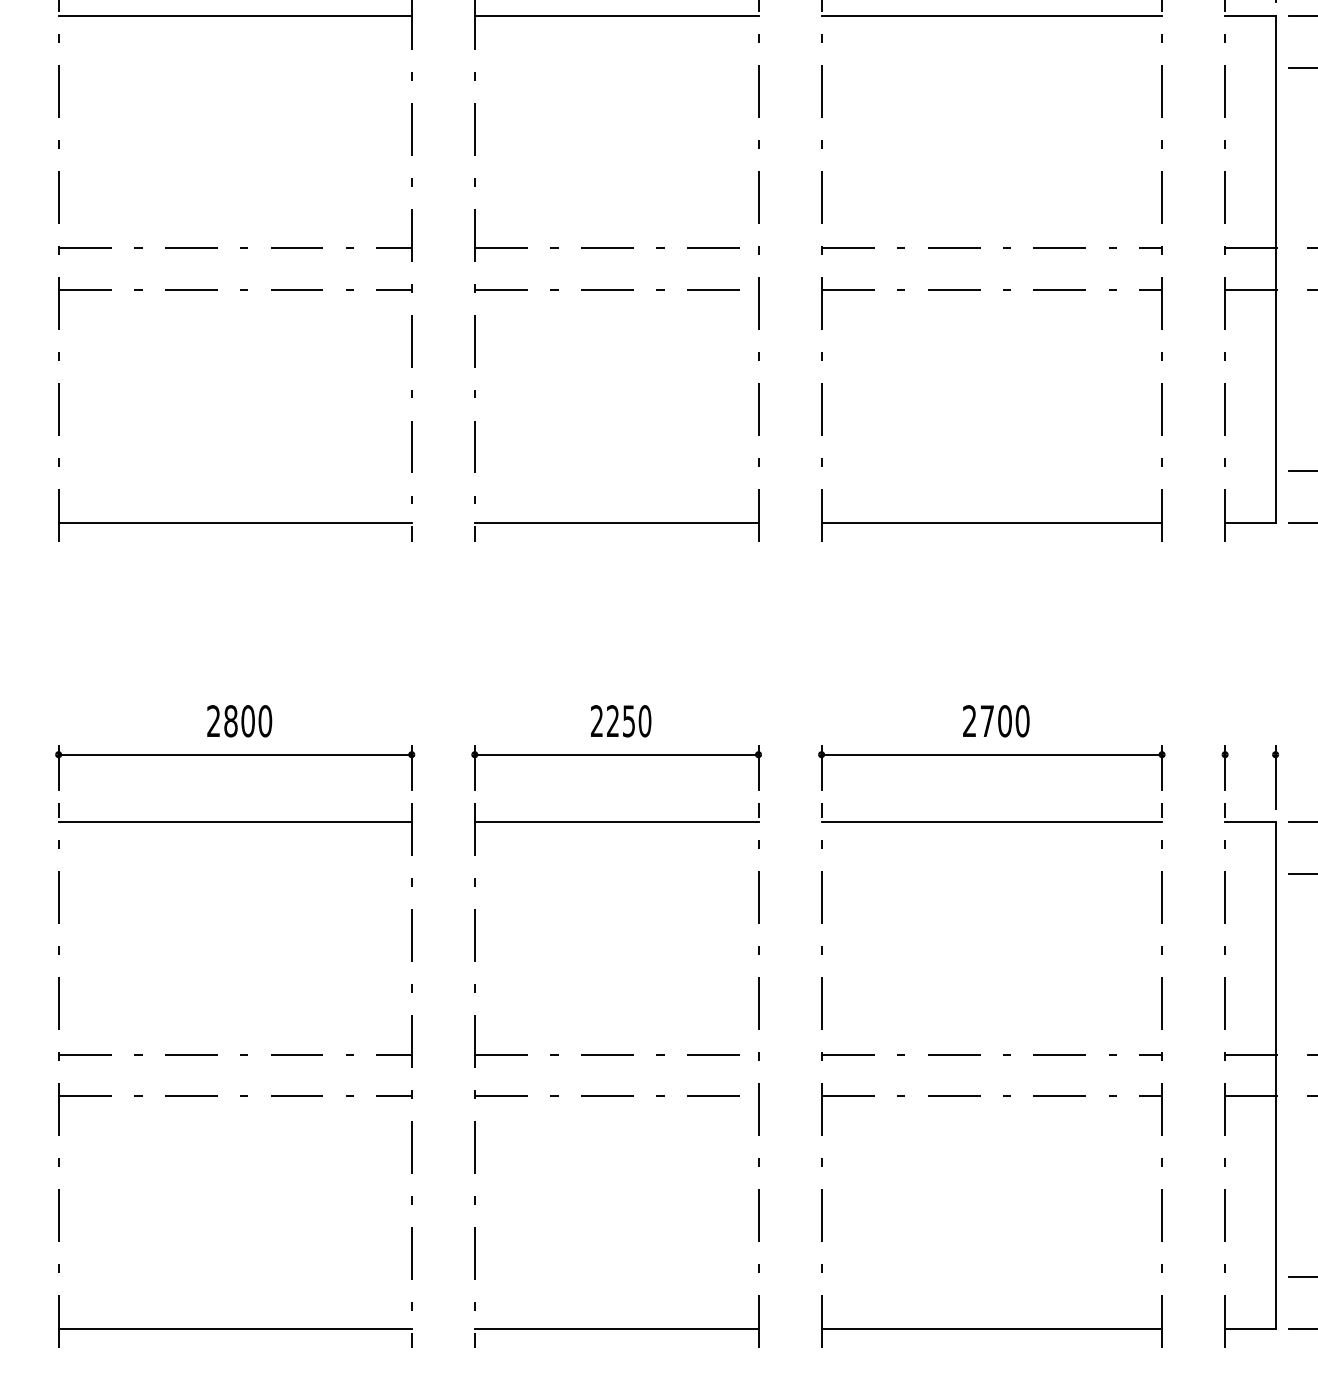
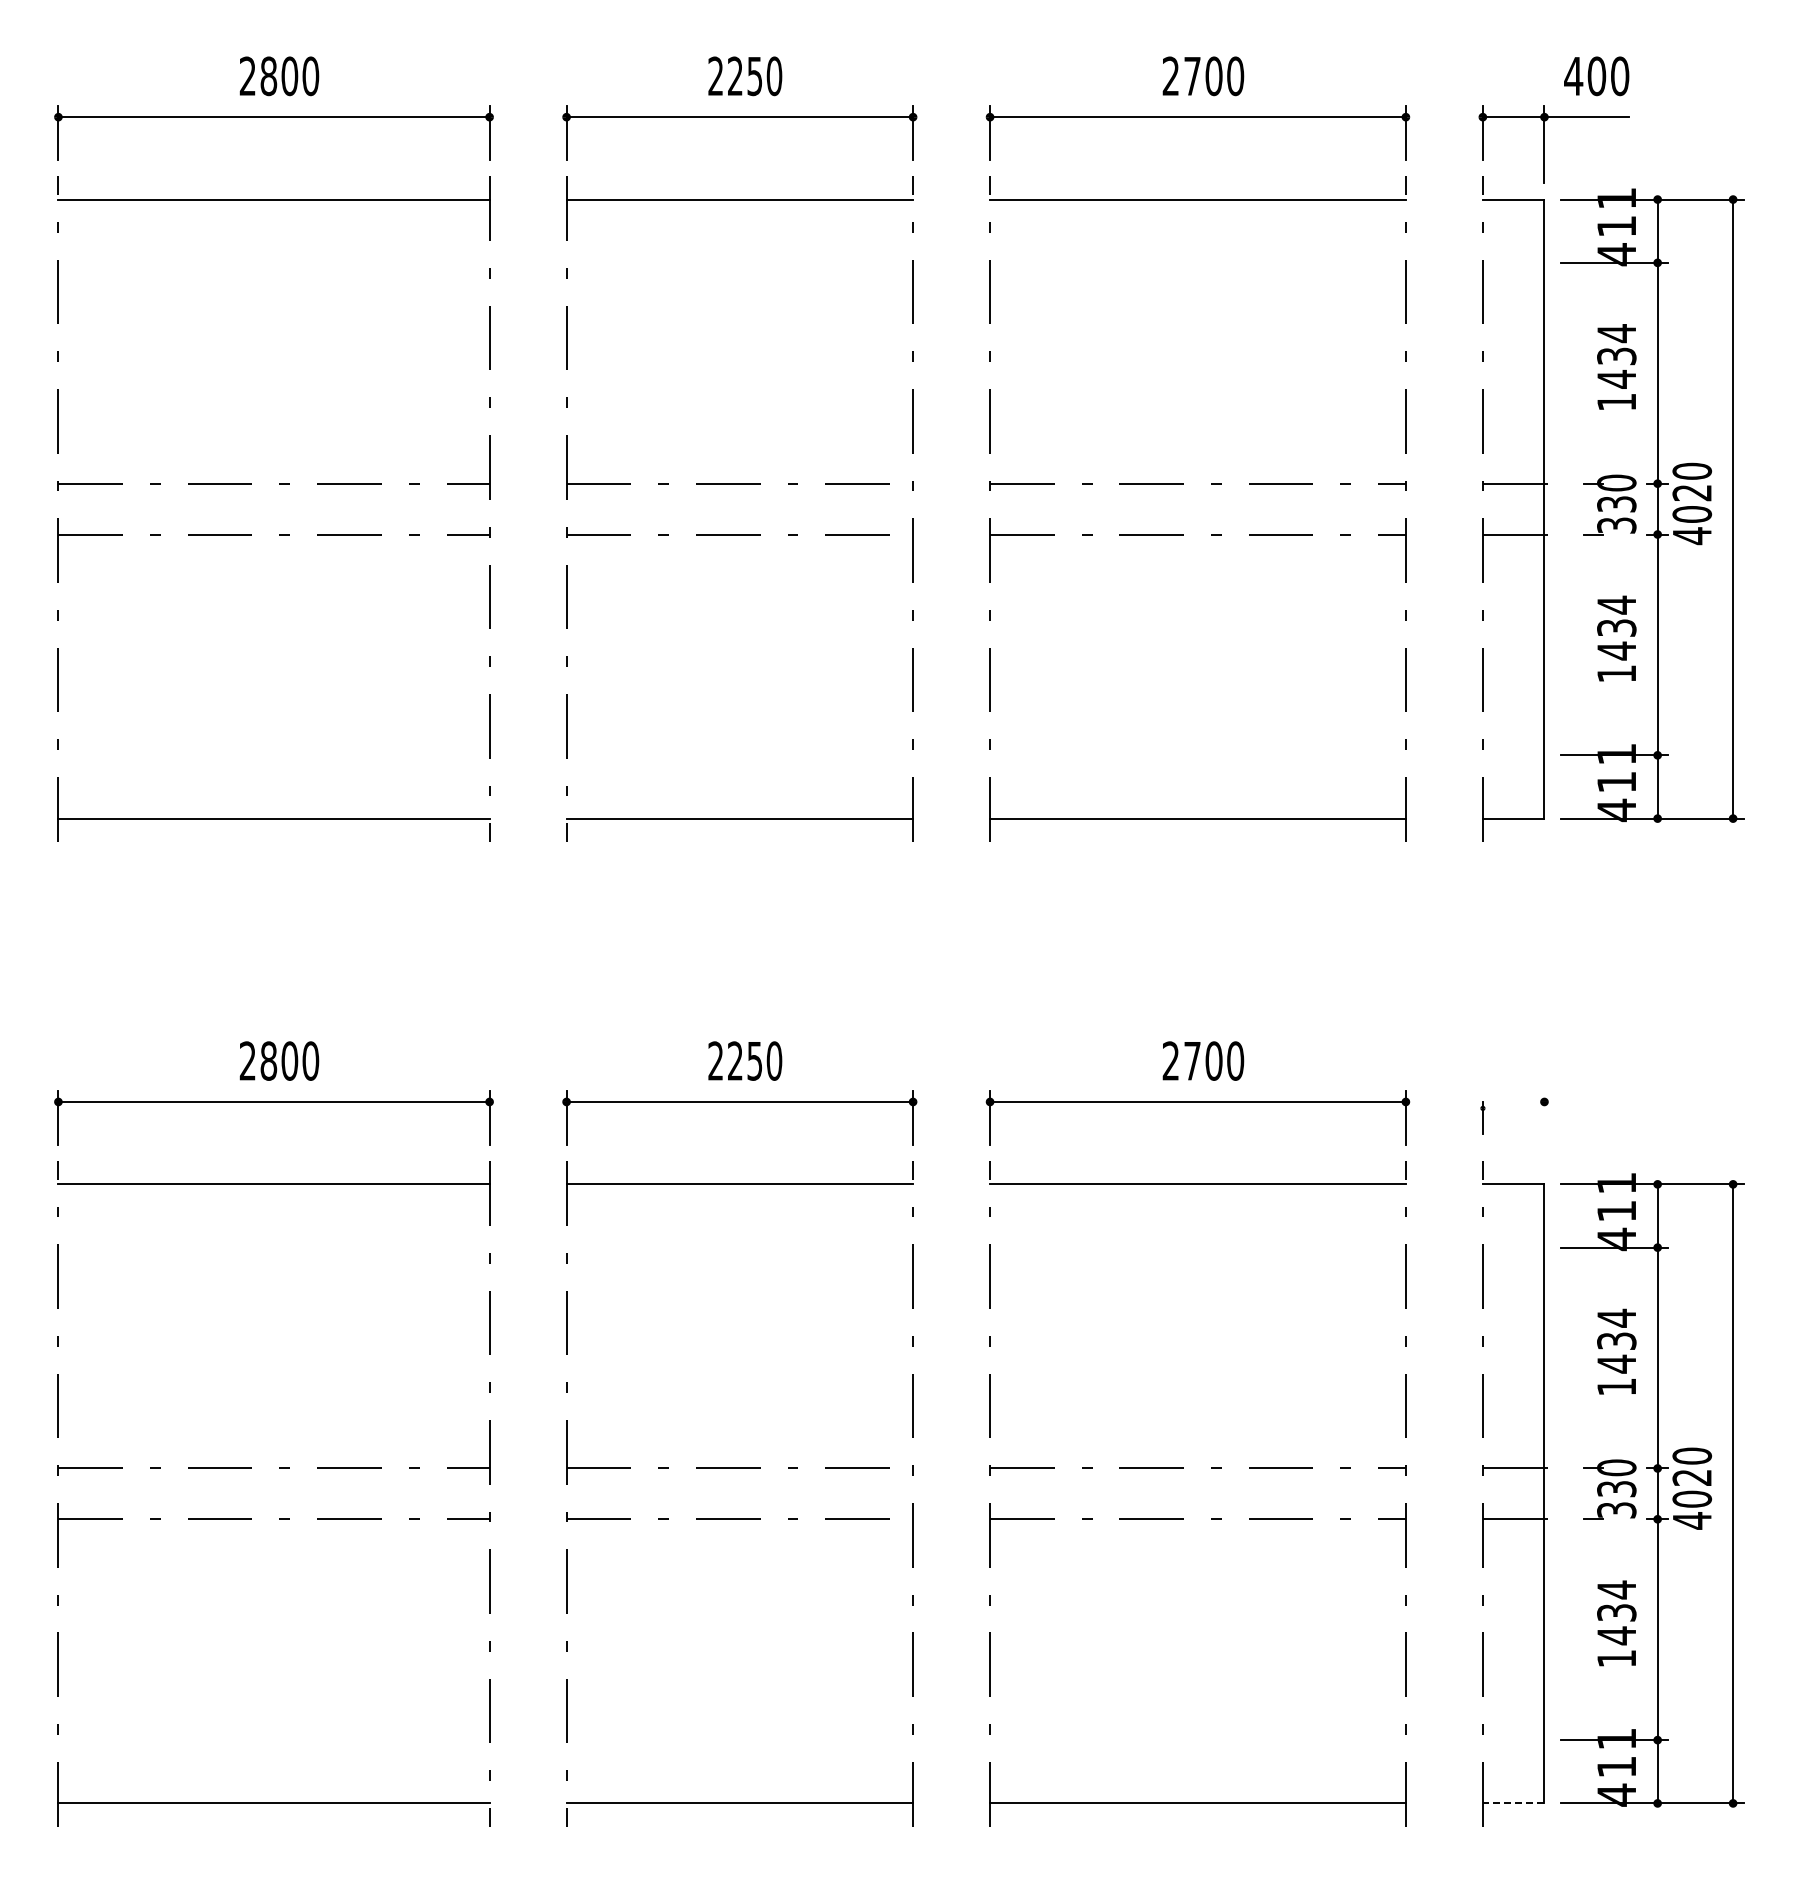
part: (1224, 767) -> (1482, 1117), size x0.6
line: (1275, 777) -> (1544, 1129), removed
line: (1250, 1329) -> (1513, 1803), solid -> dashed

